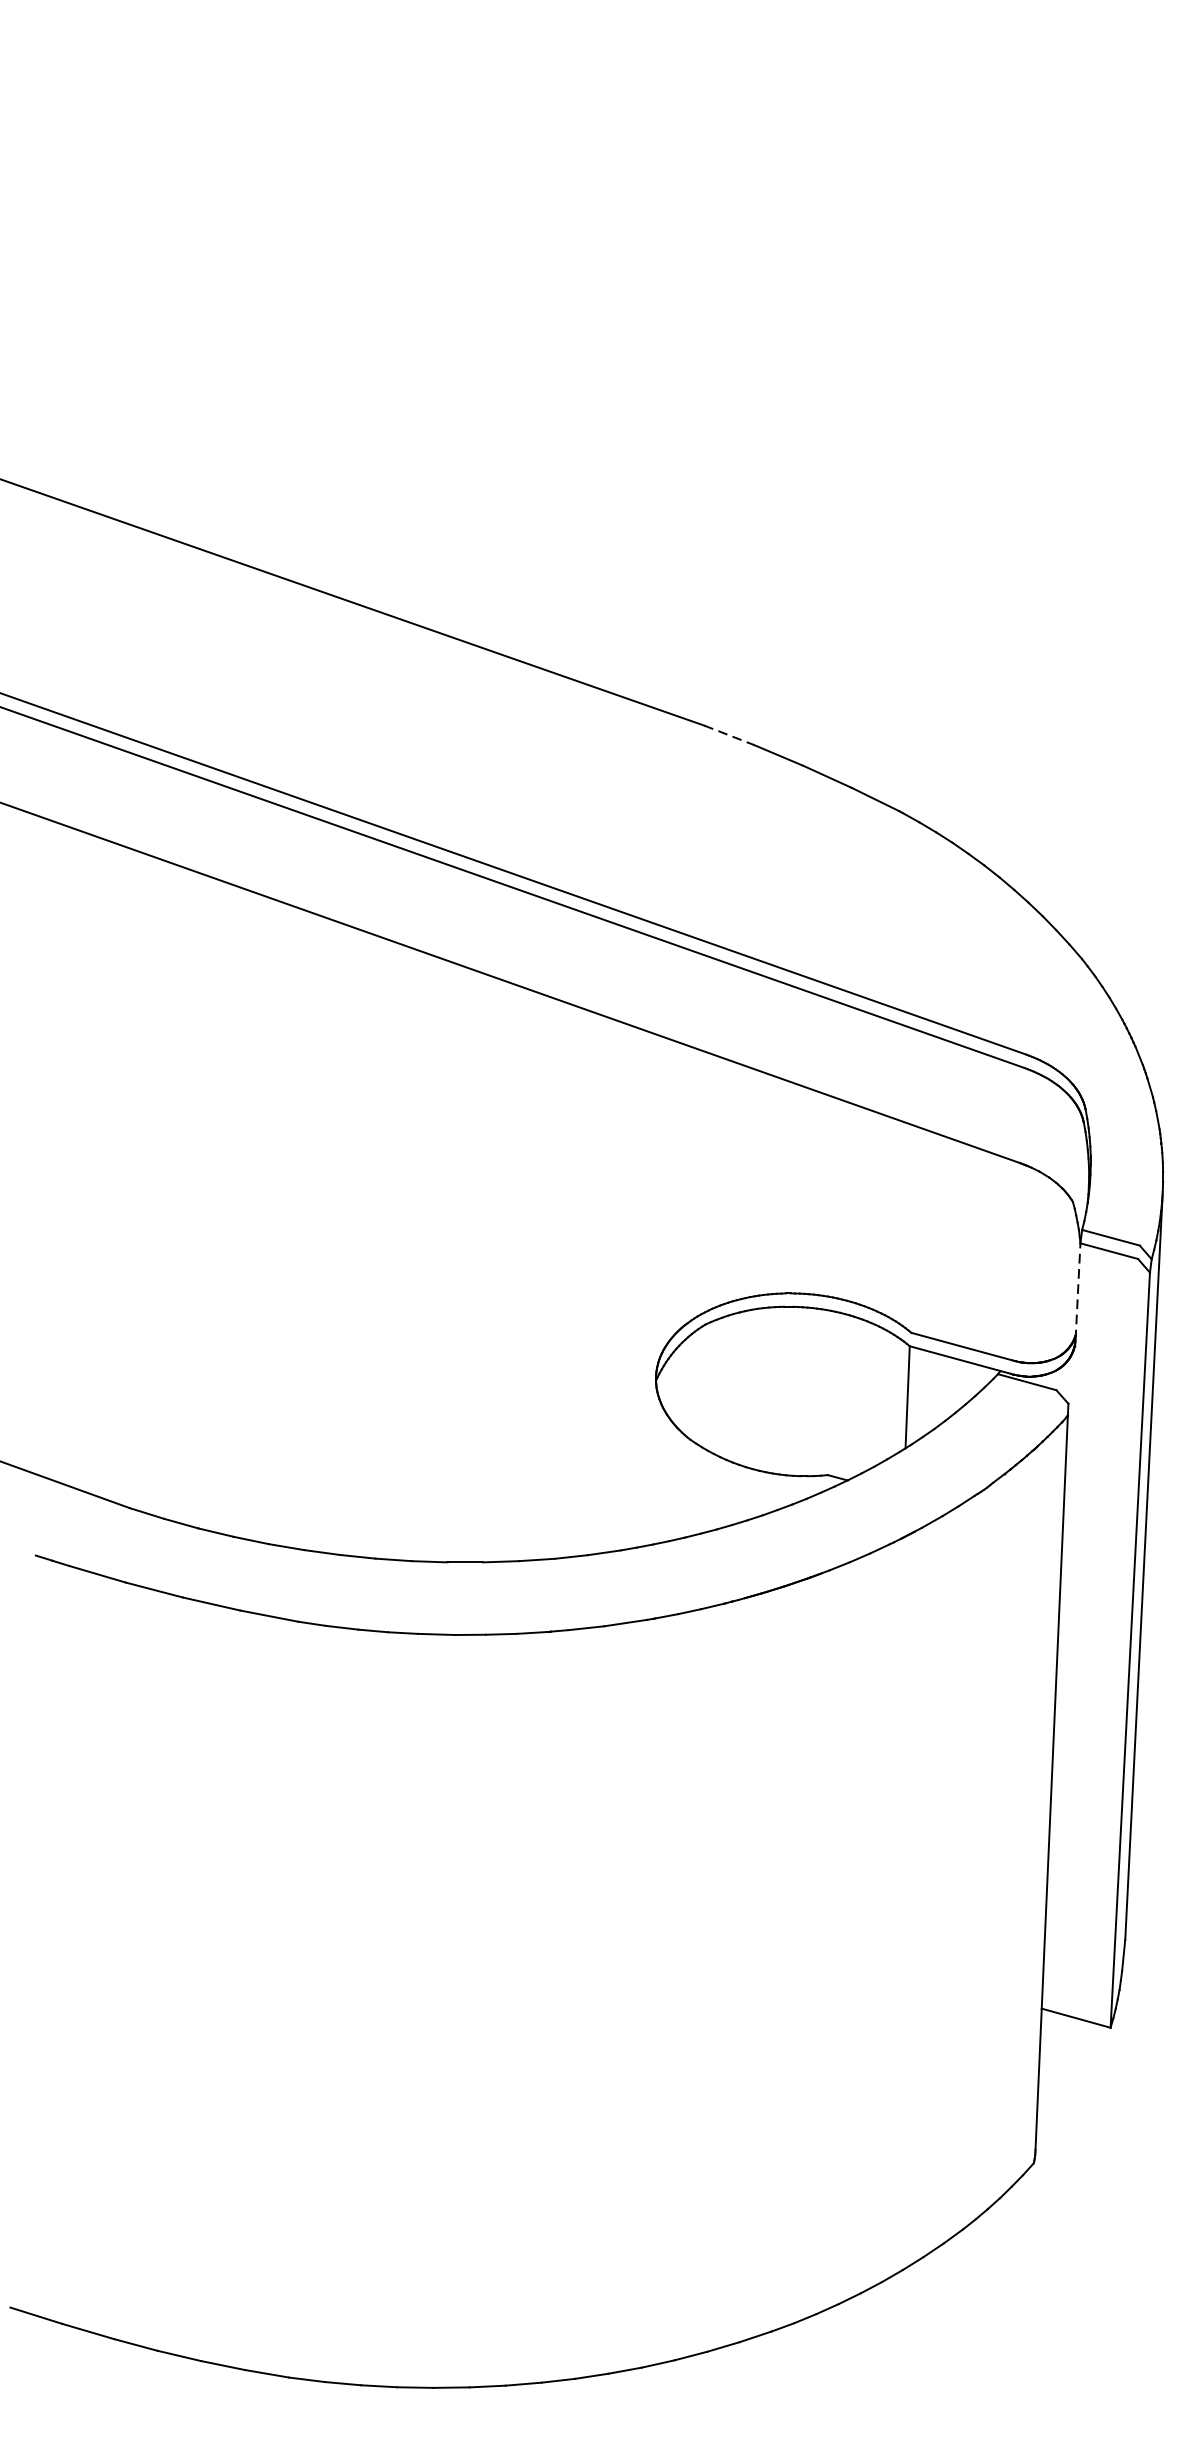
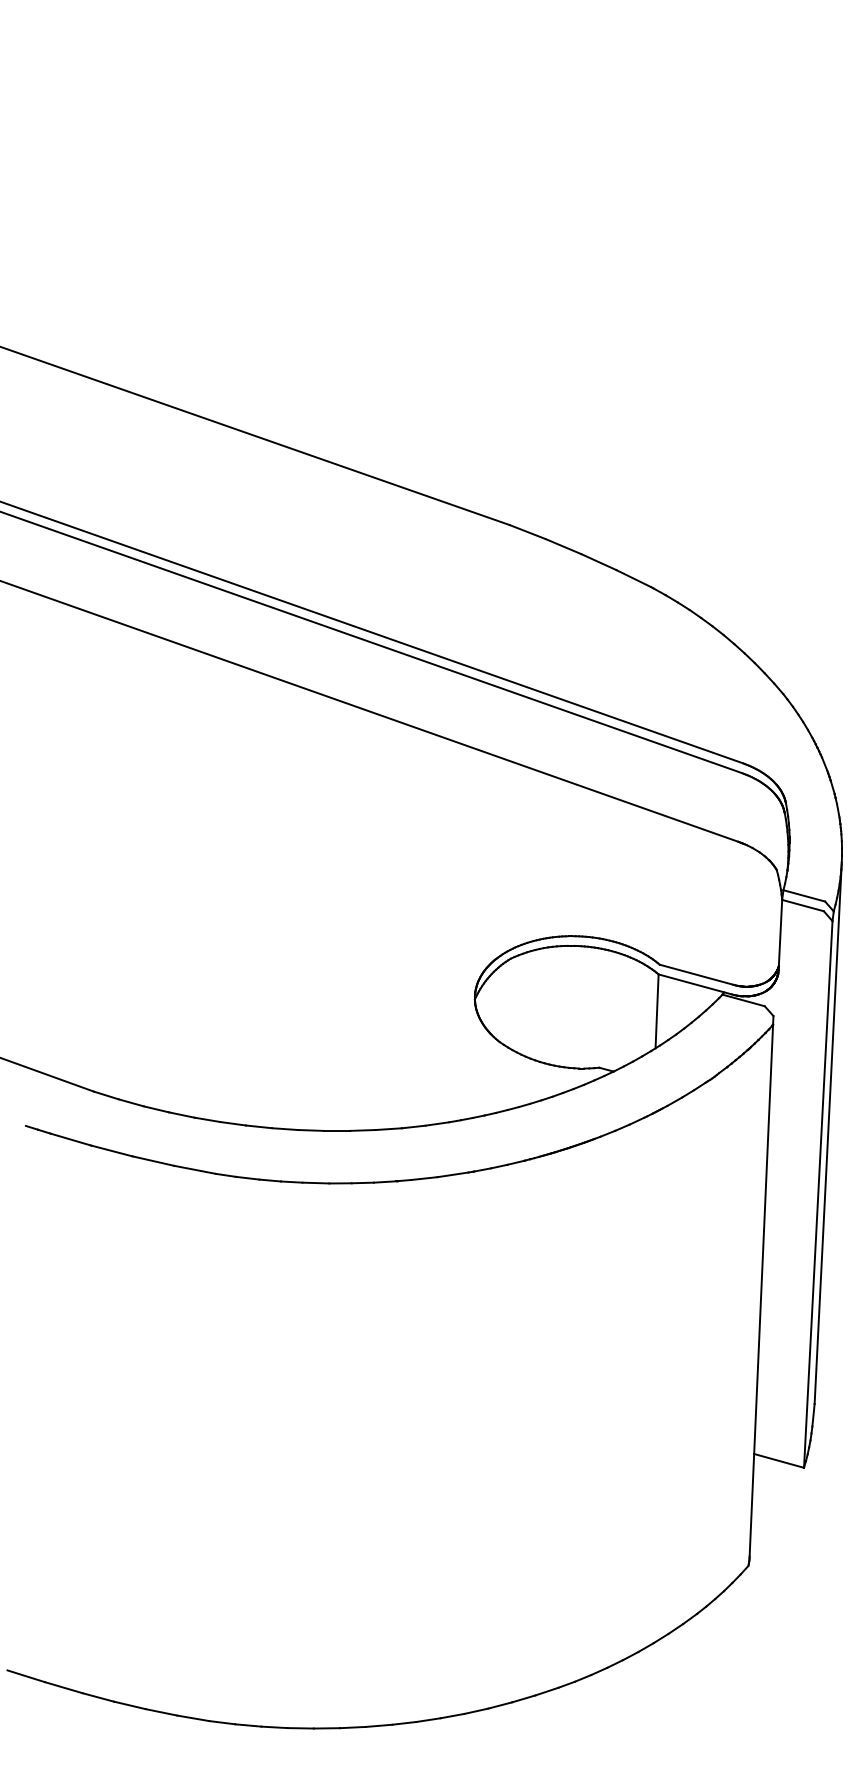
line: (730, 735) -> (528, 532), dashed -> solid
line: (1078, 1291) -> (780, 934), dashed -> solid

